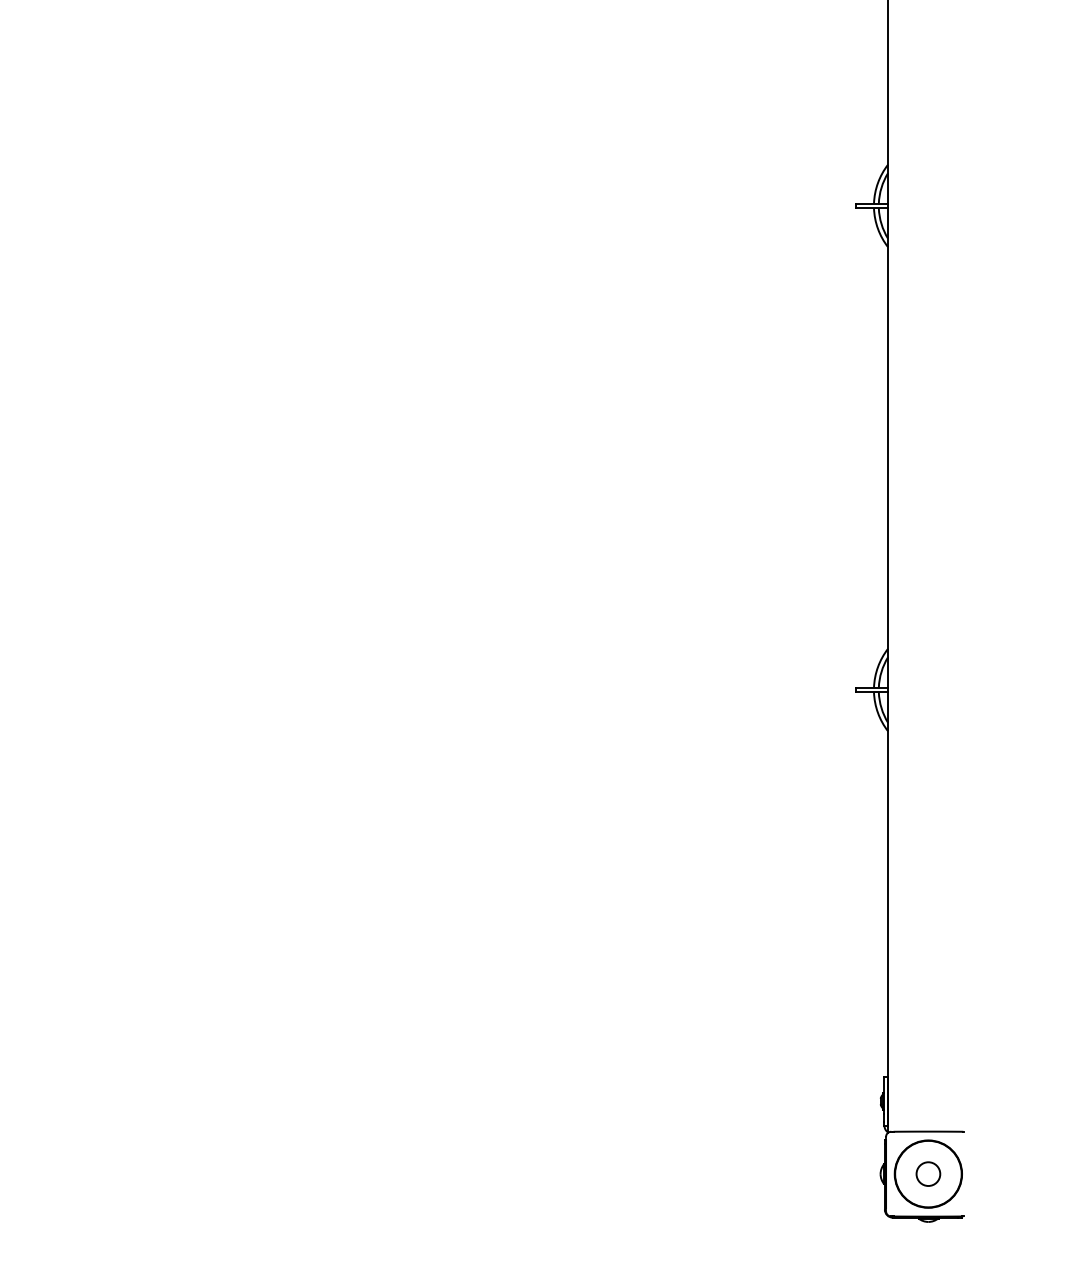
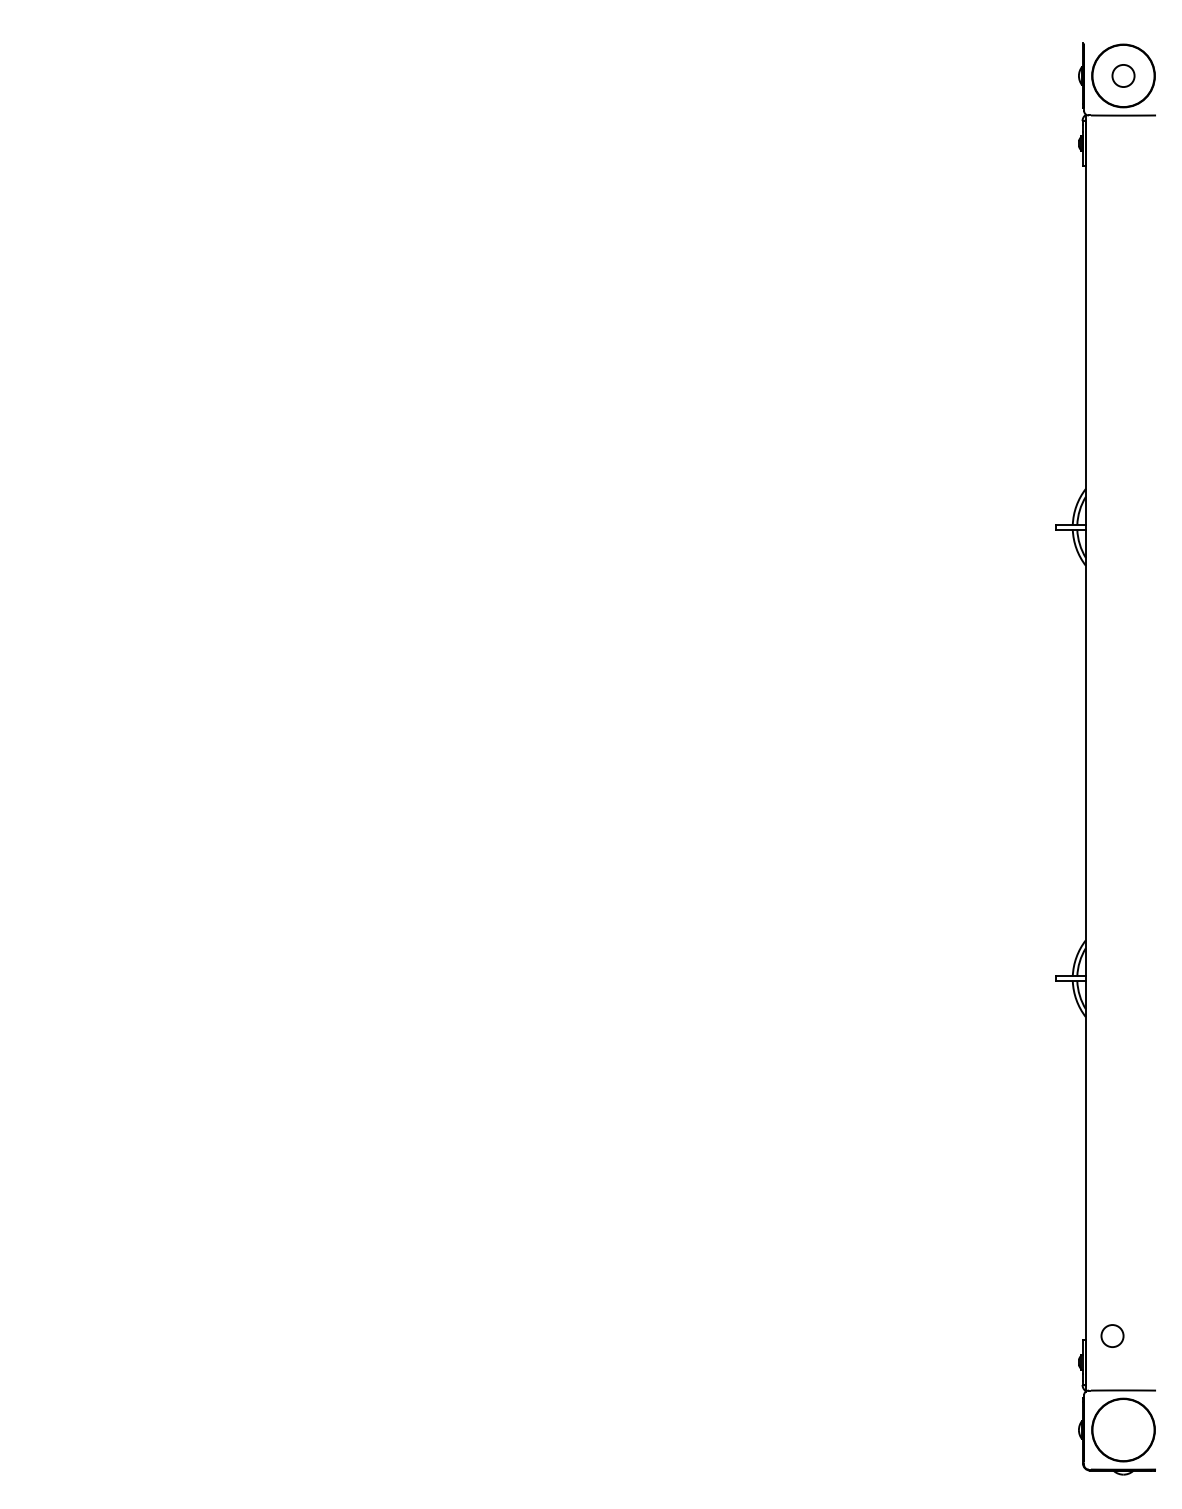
circle: (928, 1173) -> (1112, 1335), moved

